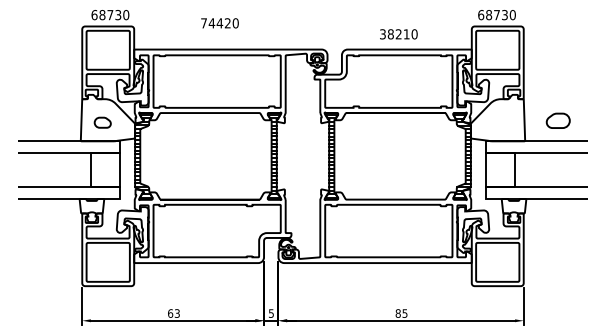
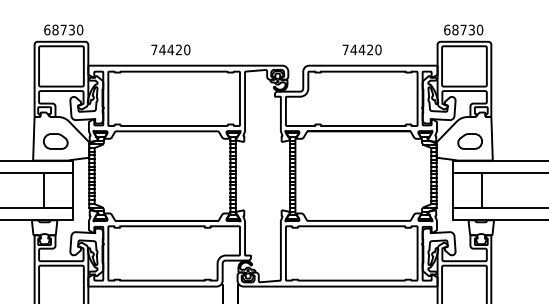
text: (219, 23) -> (170, 50), moved
text: (394, 34) -> (357, 50), 38210 -> 74420
part: (557, 120) -> (469, 141), moved
part: (102, 122) -> (55, 141), size x1.43

